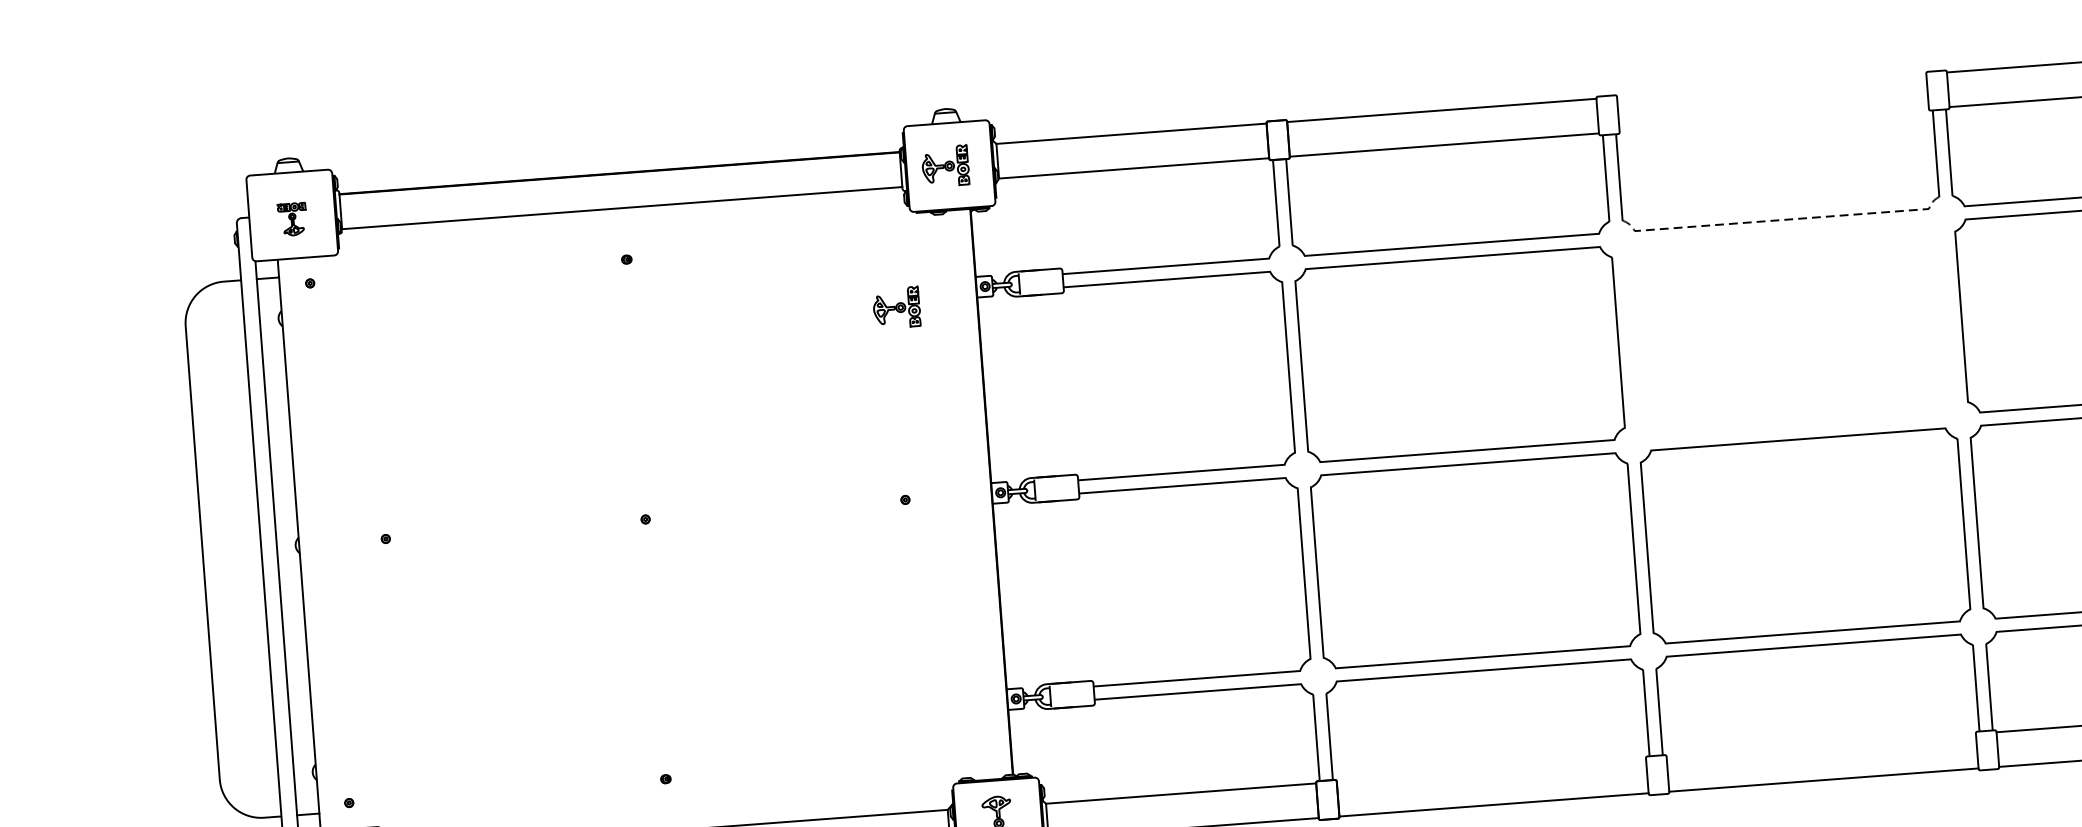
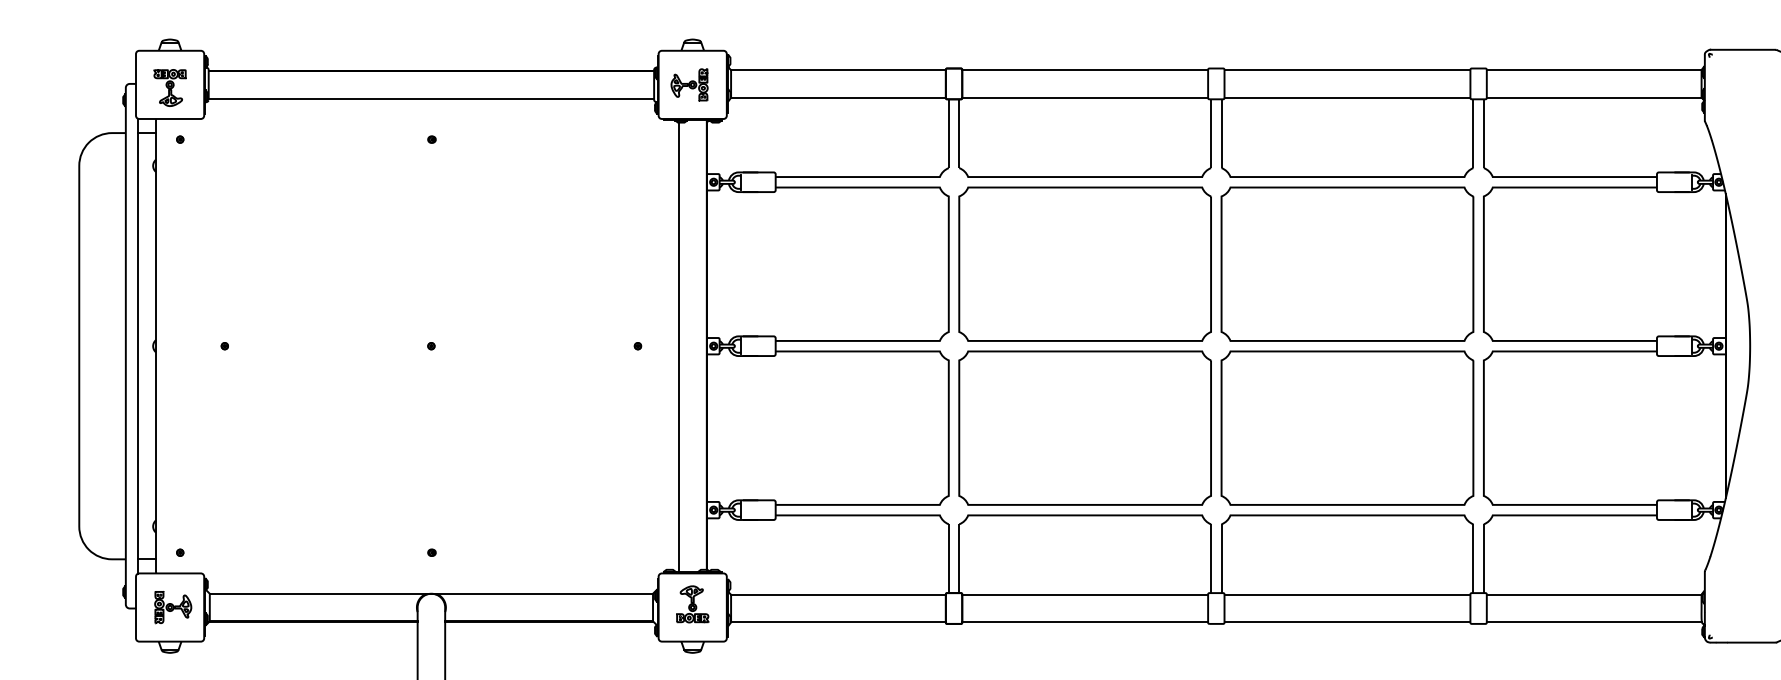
line: (1771, 86) -> (1347, 70), added
line: (1774, 120) -> (1347, 97), added
part: (291, 218) -> (169, 87), size x1.43
line: (1781, 220) -> (1347, 177), dashed -> solid
part: (896, 307) -> (642, 193), removed
part: (1790, 328) -> (1347, 263), added
line: (956, 497) -> (678, 347), added
line: (1821, 745) -> (1347, 594), added
line: (1491, 769) -> (1085, 594), added

